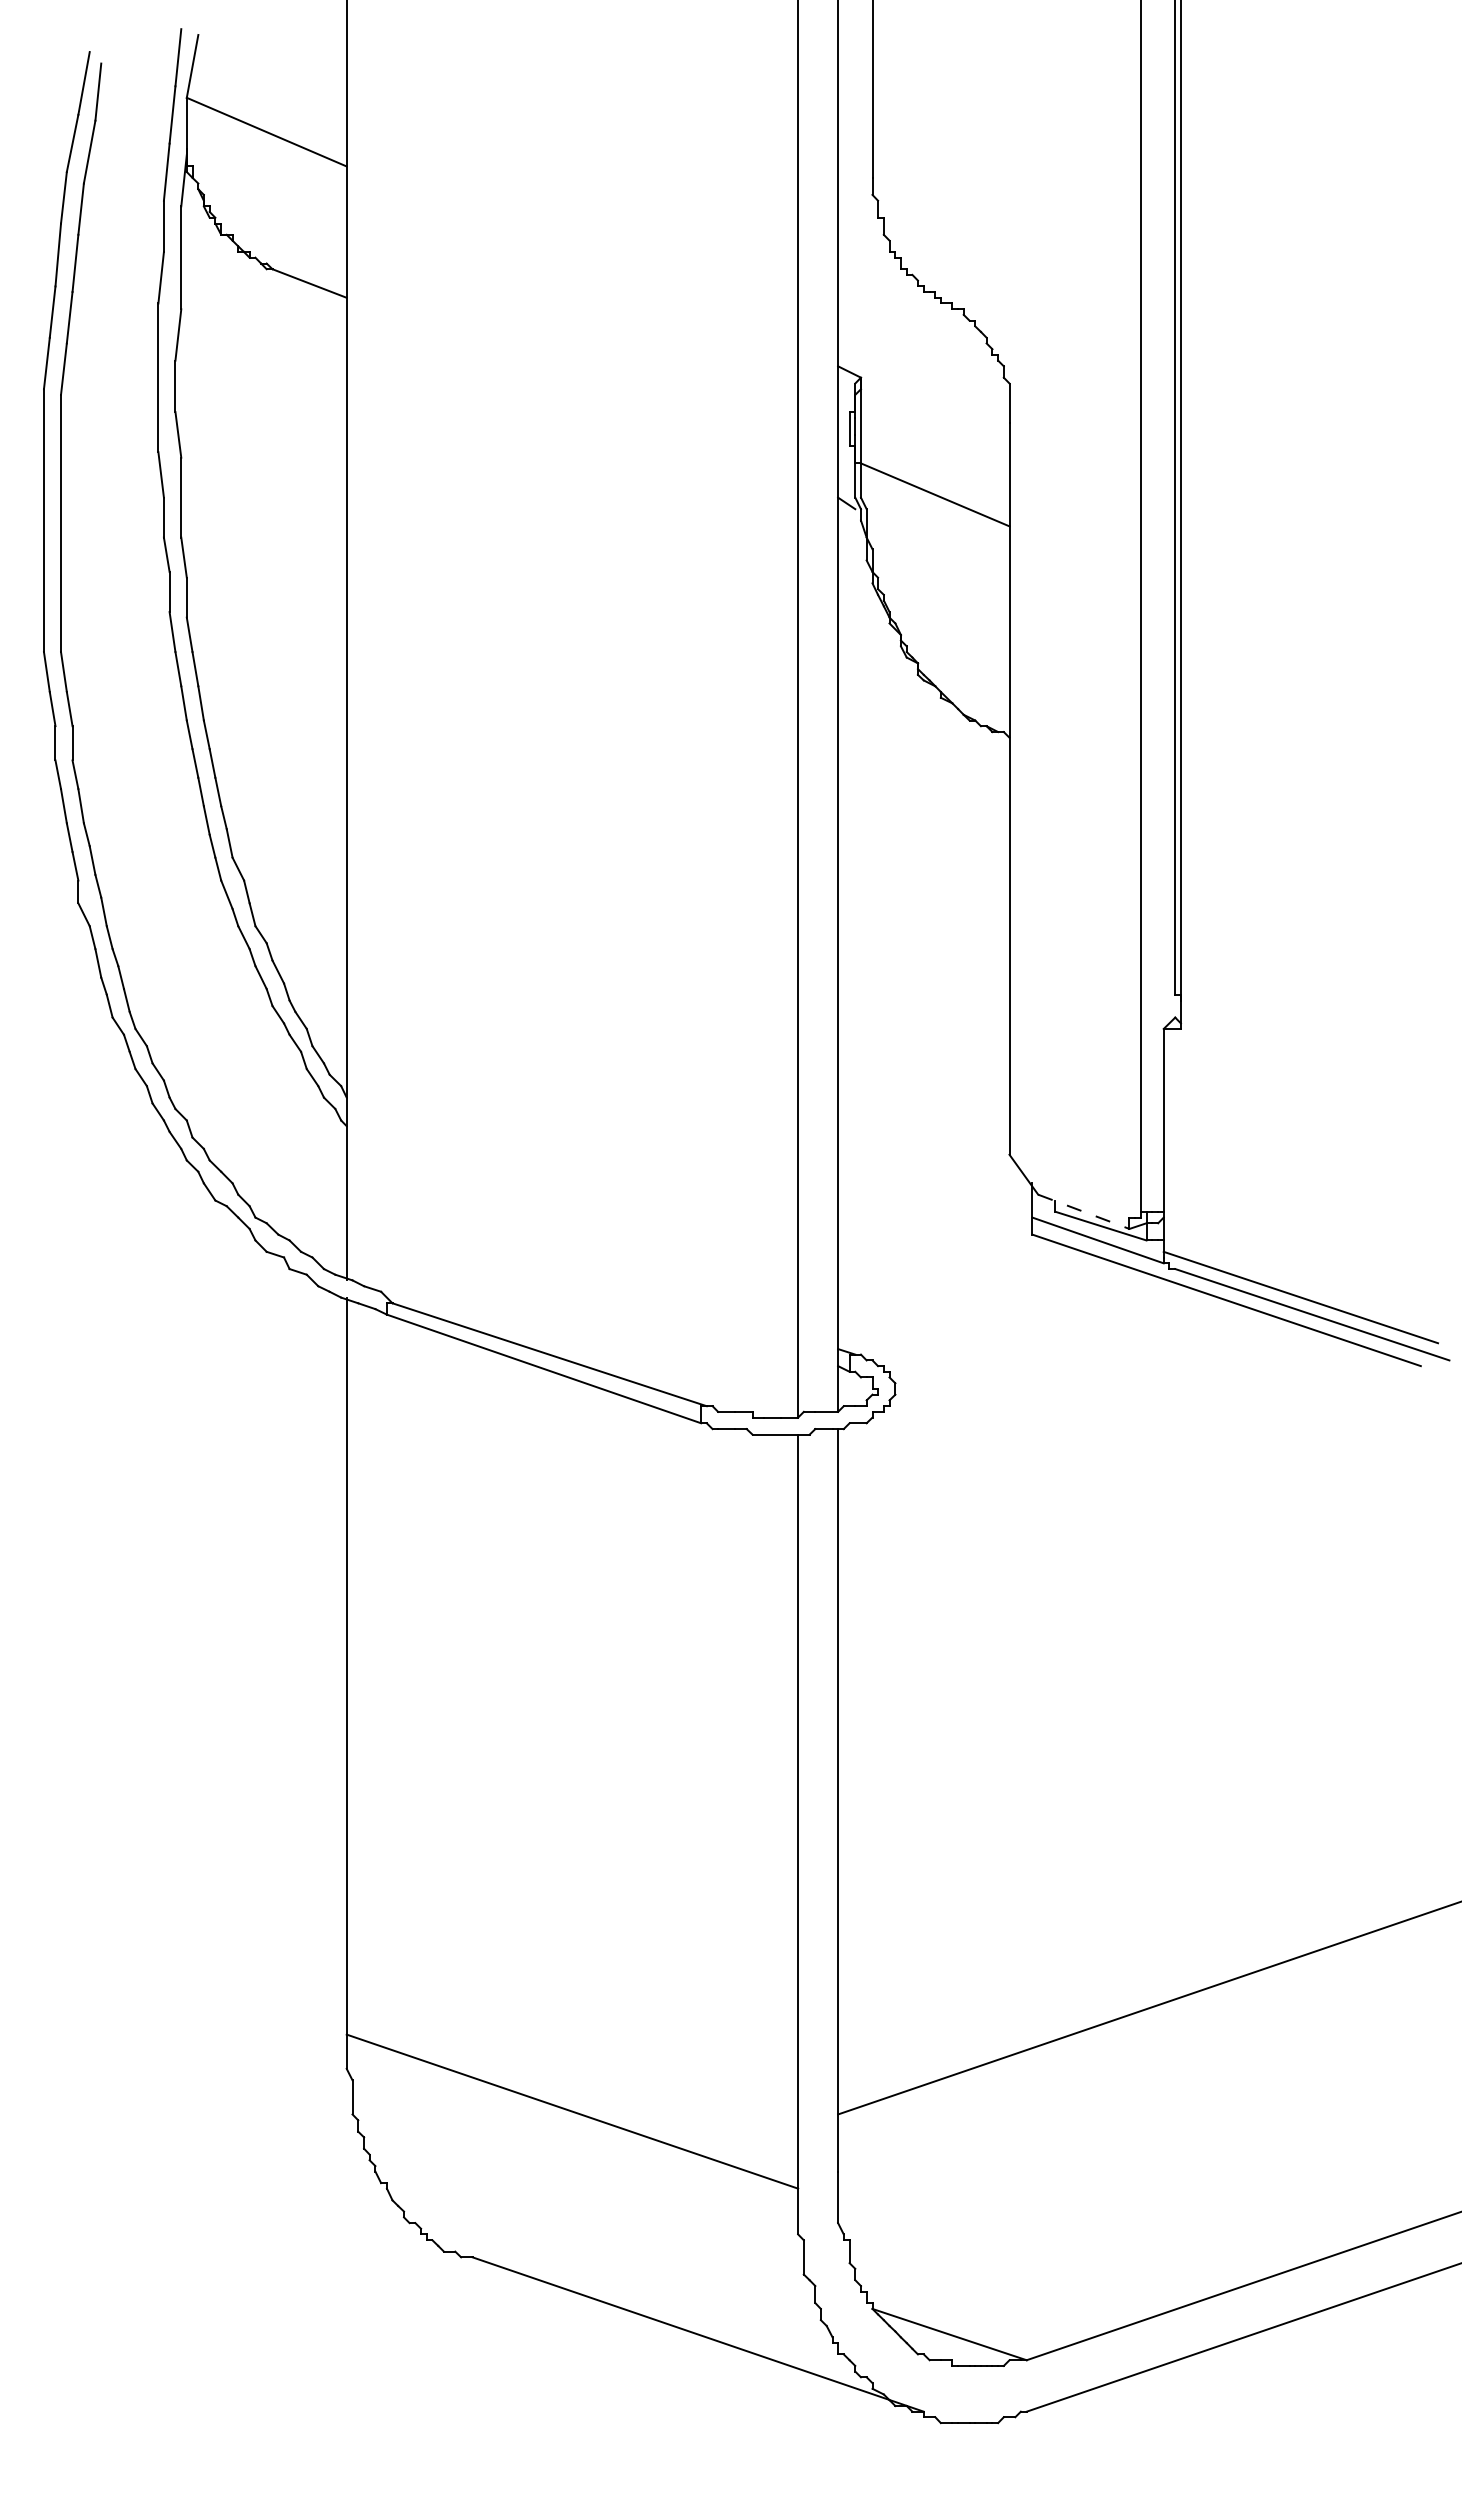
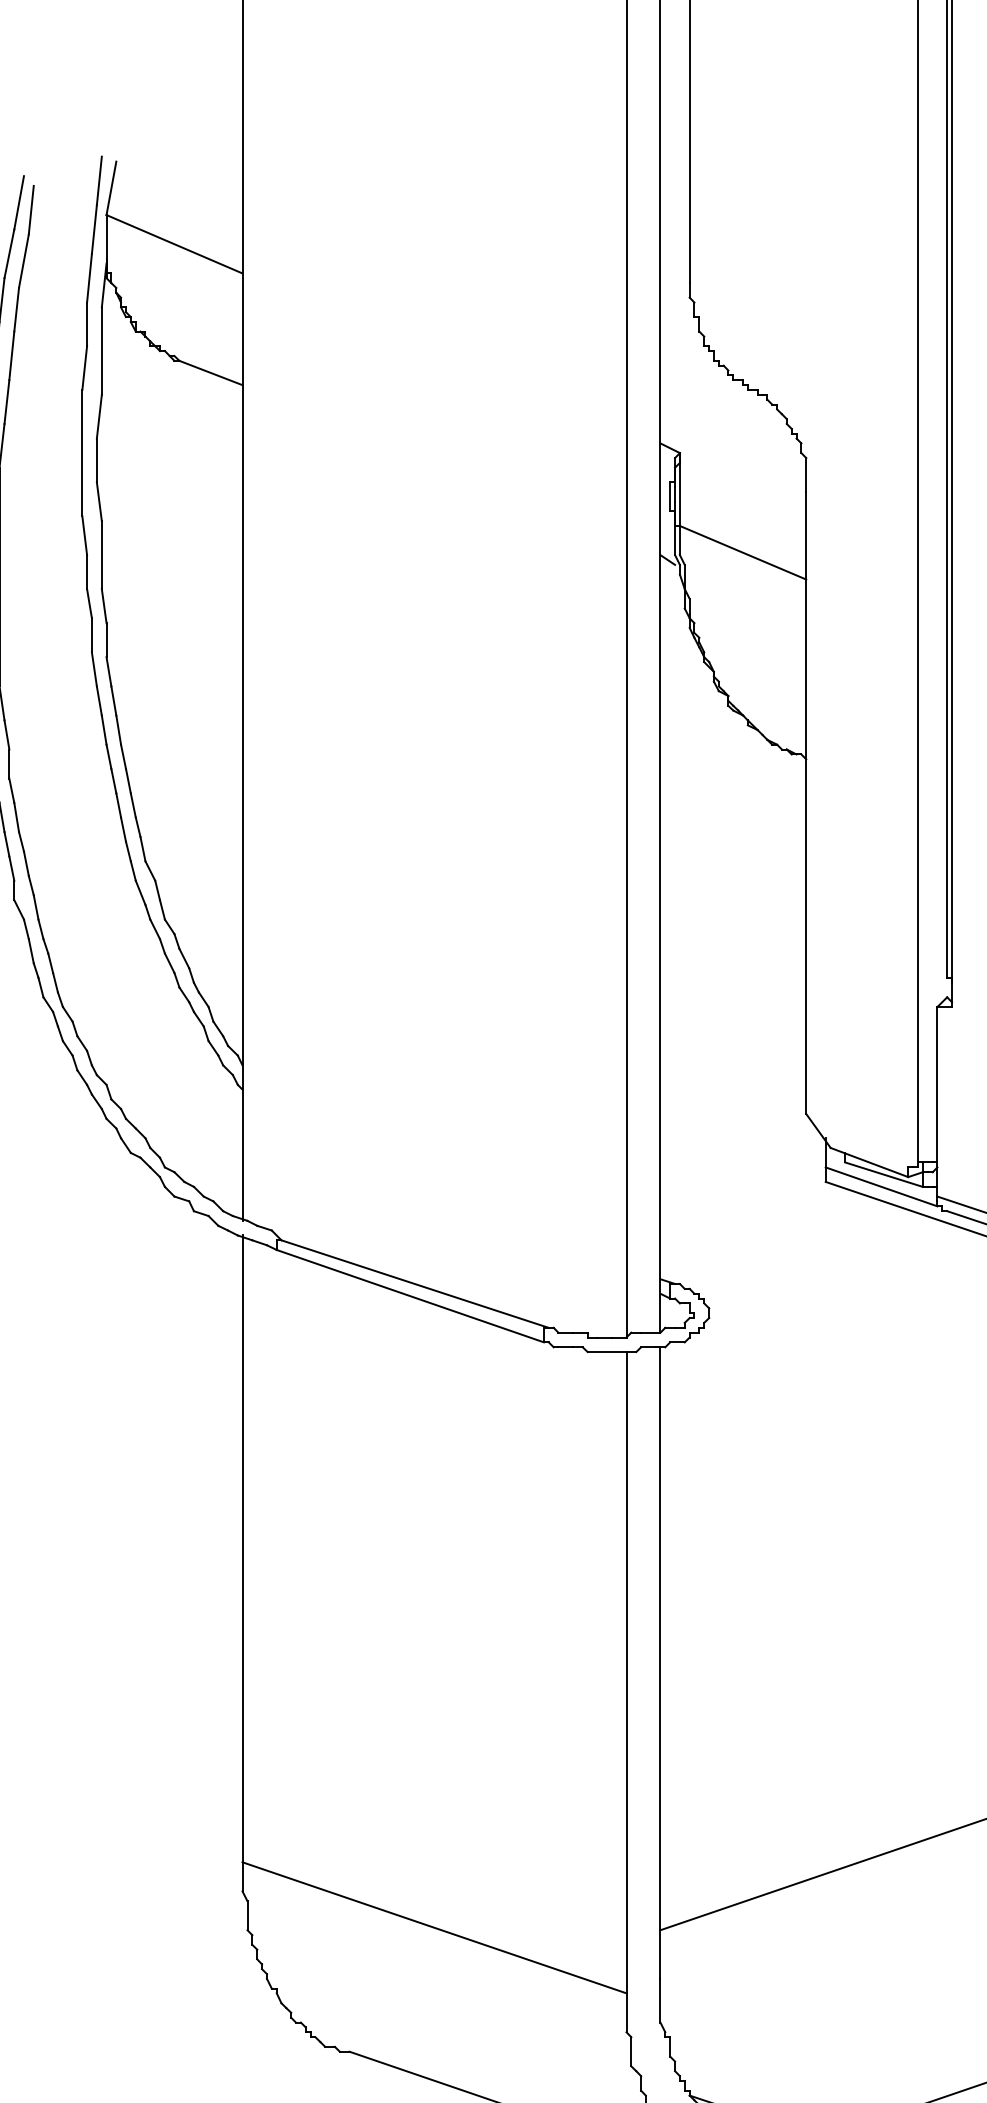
line: (1083, 1211) -> (869, 1162), dashed -> solid

